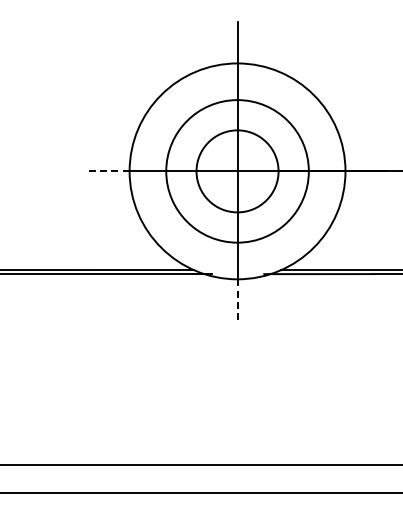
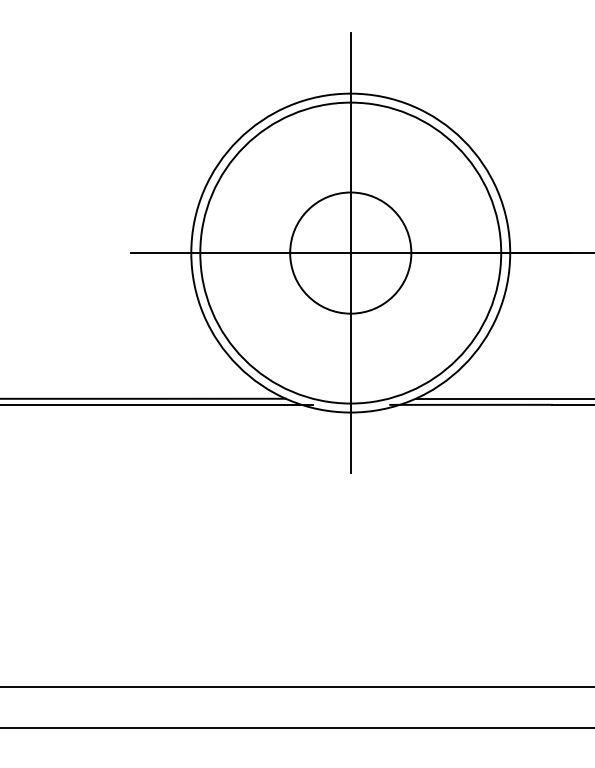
line: (109, 171) -> (161, 253), dashed -> solid
circle: (237, 171) -> (350, 253), size x1.43
line: (237, 299) -> (350, 442), dashed -> solid

